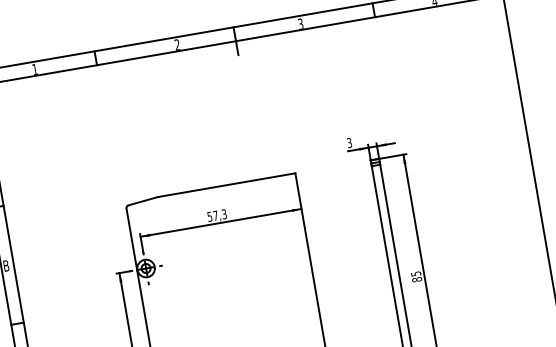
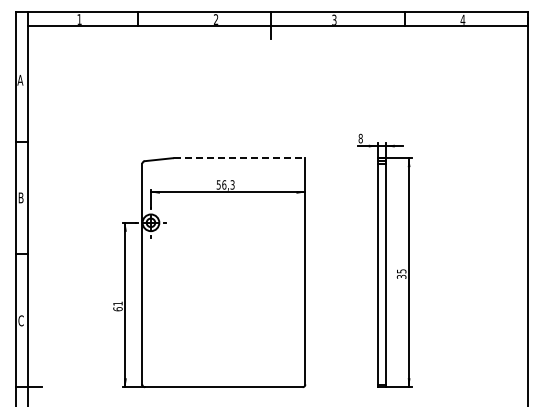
text: (349, 142) -> (360, 138), 3 -> 8
line: (226, 185) -> (239, 158), solid -> dashed
text: (215, 215) -> (224, 184), 57,3 -> 56,3
text: (416, 279) -> (401, 276), 85 -> 35

